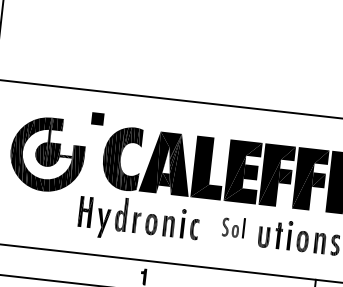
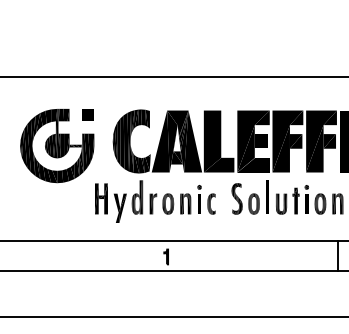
part: (97, 118) -> (87, 114), moved
part: (232, 227) -> (249, 197), size x1.67

